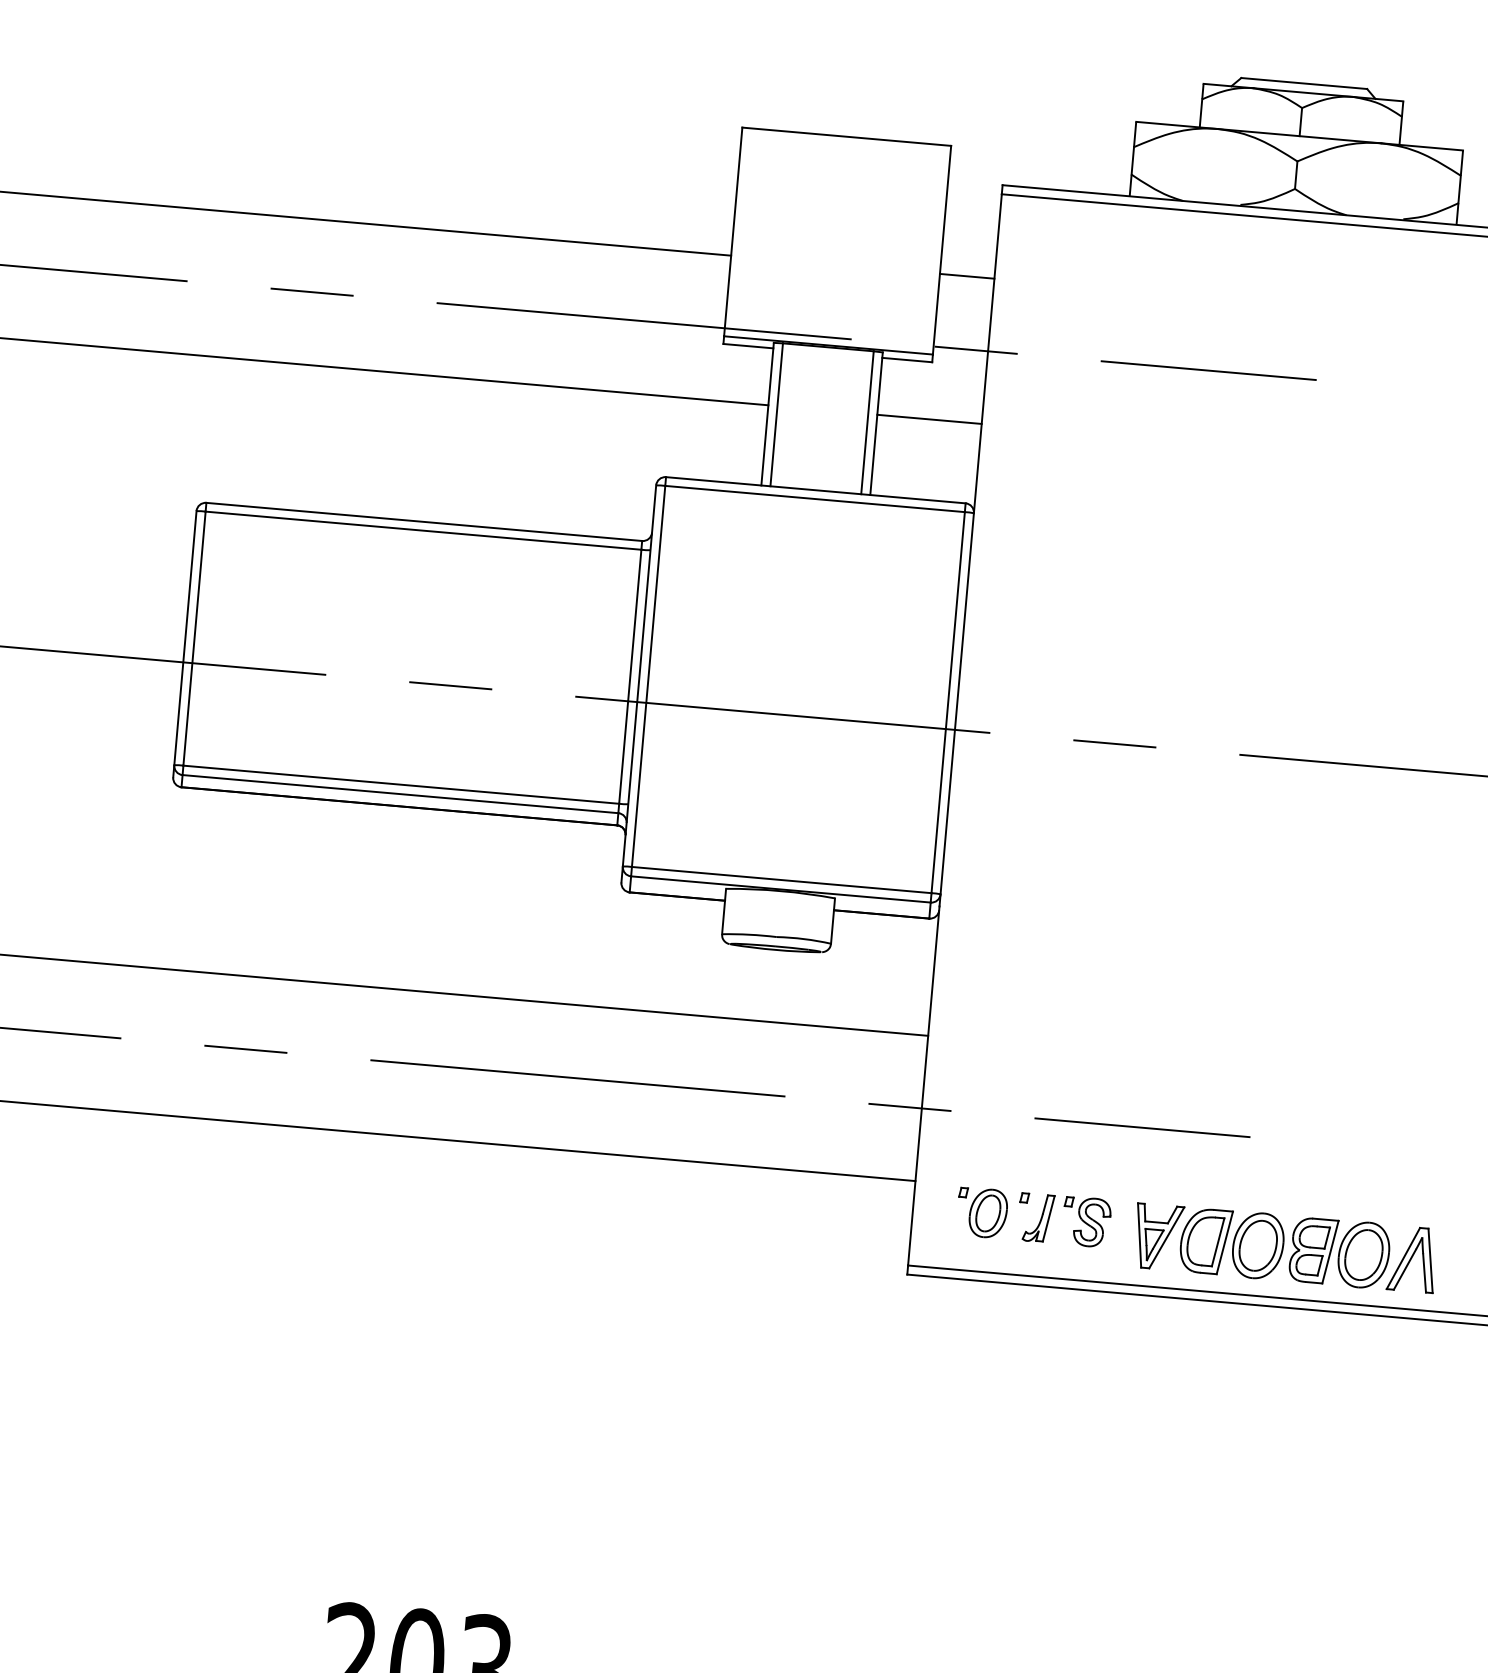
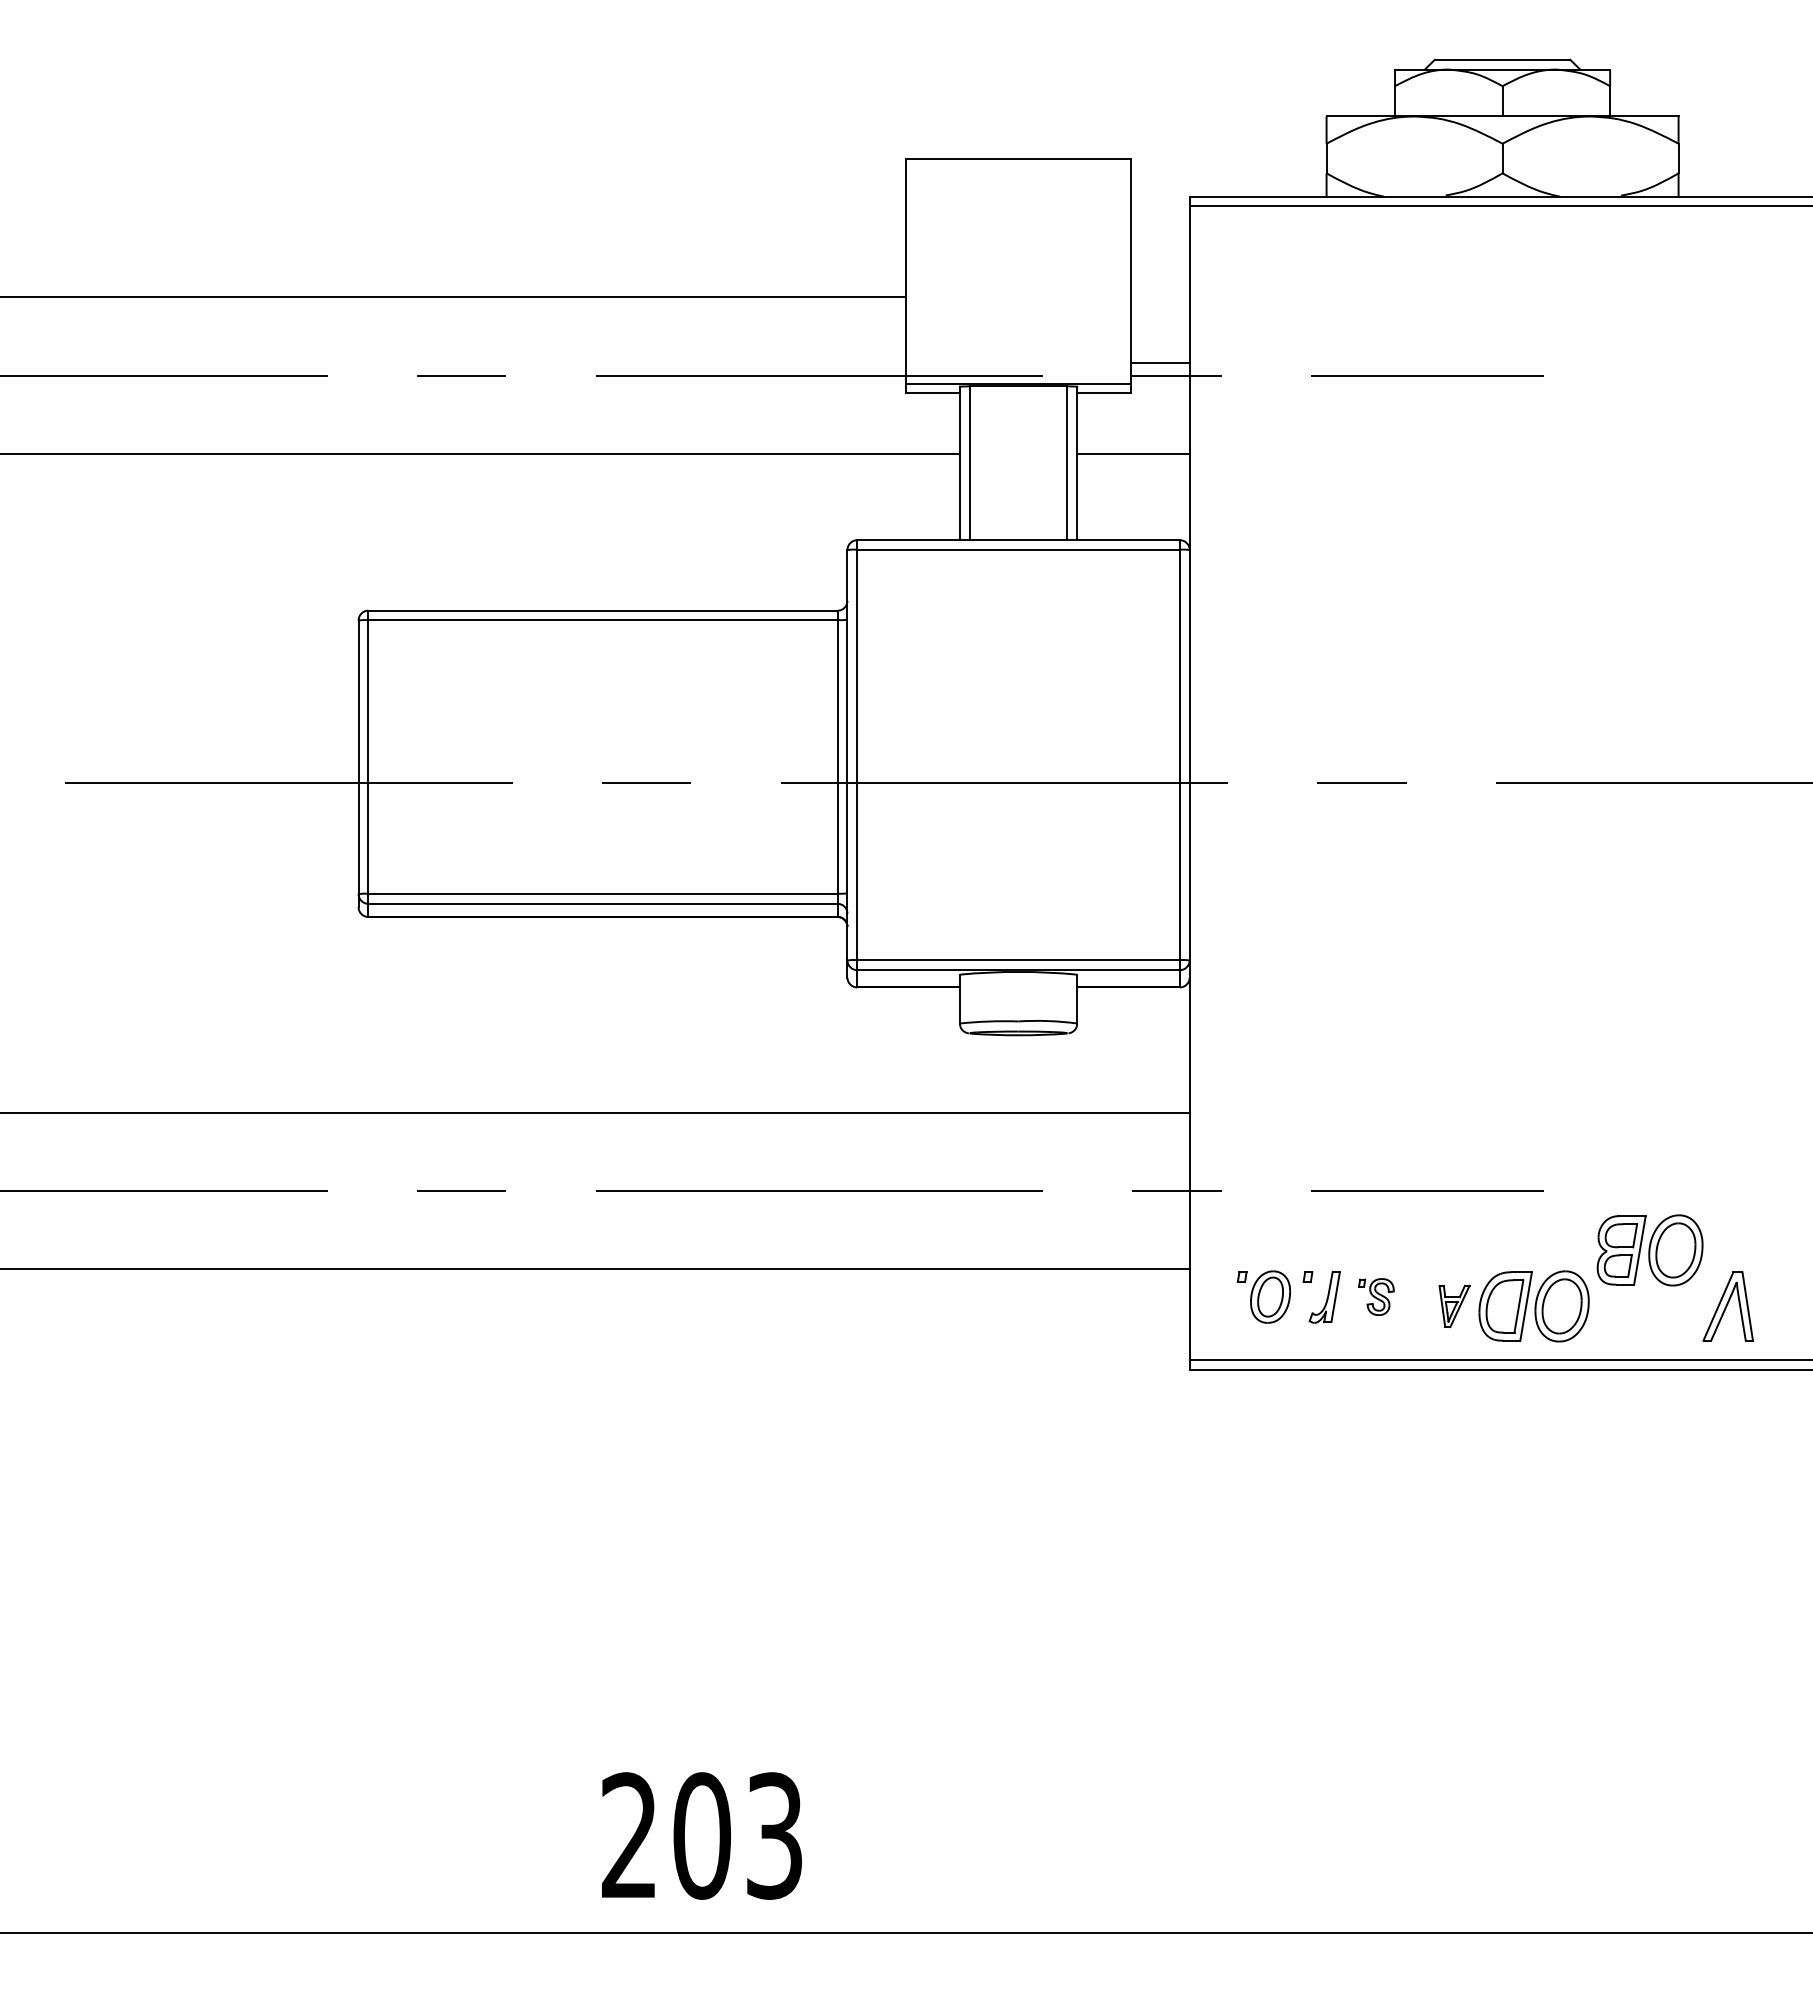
line: (967, 276) -> (1160, 363), moved
part: (1086, 1221) -> (1376, 1296), size x0.7
part: (1158, 1237) -> (1454, 1306), size x0.6
part: (1339, 1252) -> (1649, 1250), moved

